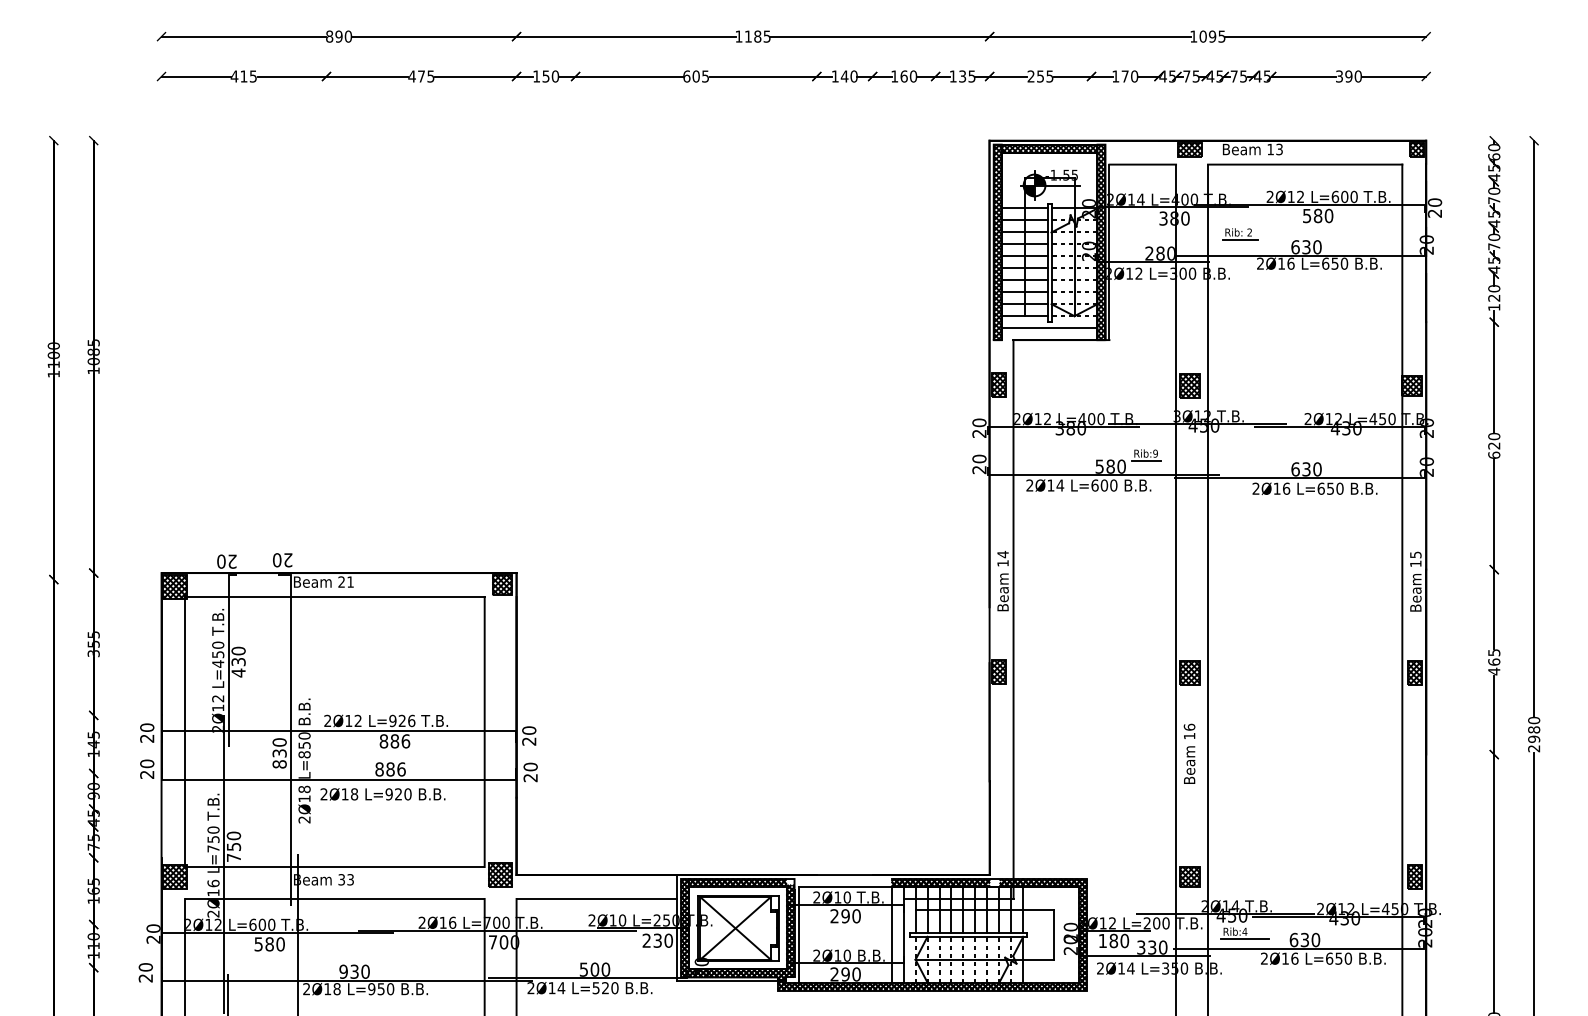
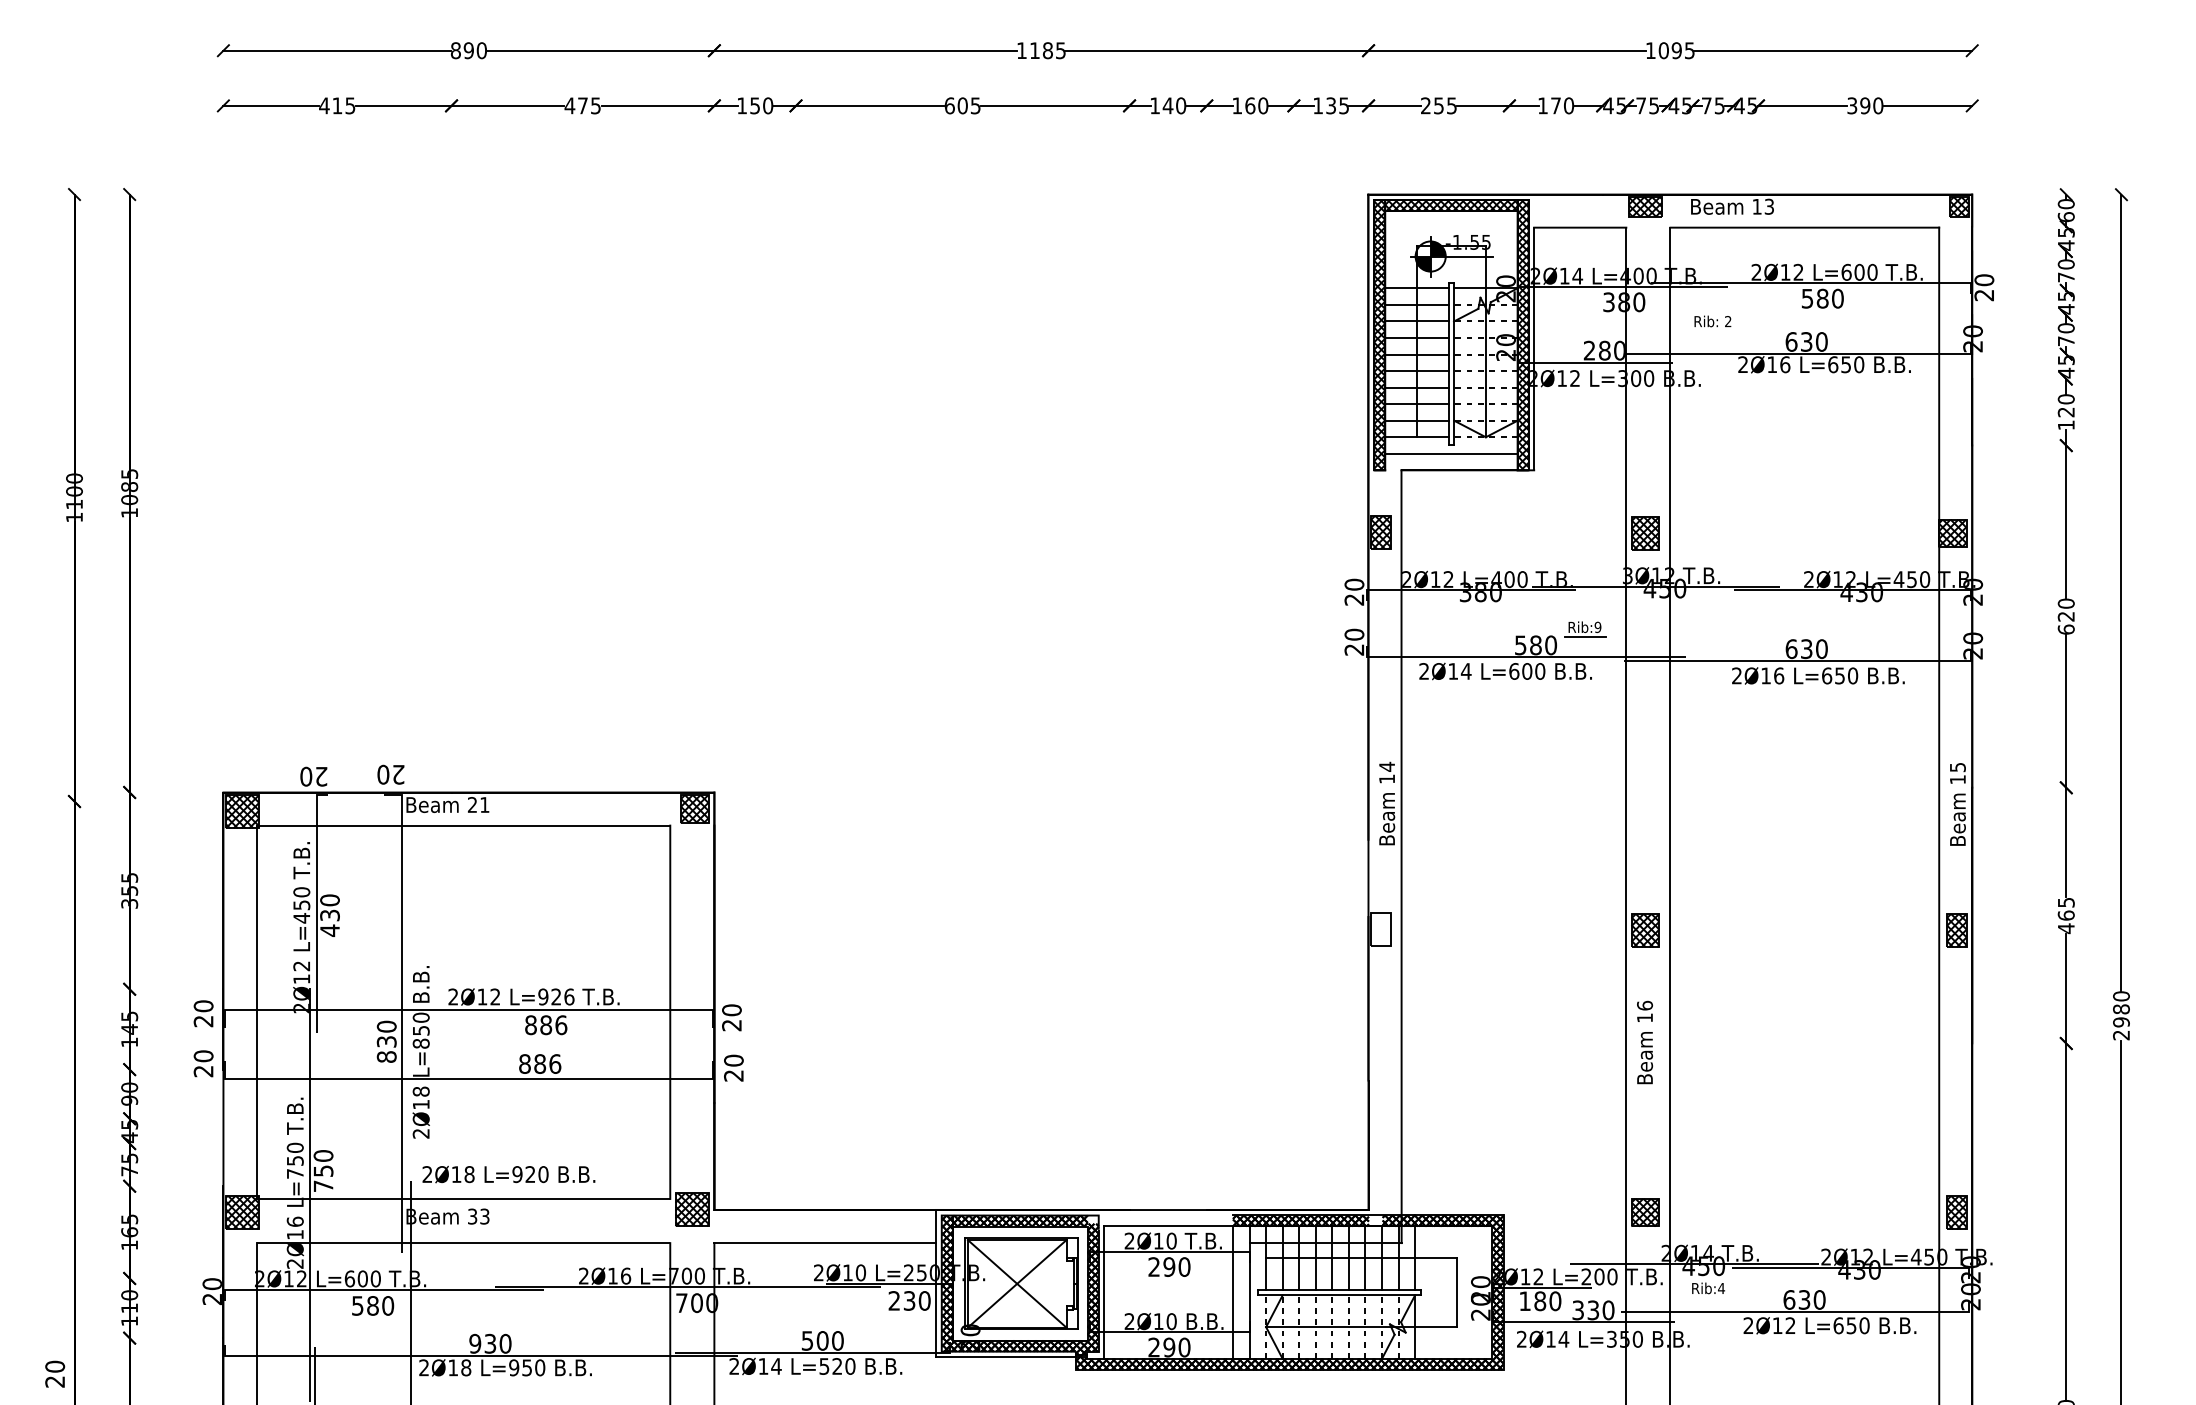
line: (1239, 239) -> (1714, 331), removed
hatch: (998, 672) -> (1380, 929), removed
text: (382, 794) -> (508, 1174), moved
line: (1245, 938) -> (1722, 1297), removed
text: (1294, 958) -> (1790, 1325), 2Ø16 -> 2Ø12
text: (145, 972) -> (54, 1373), moved

